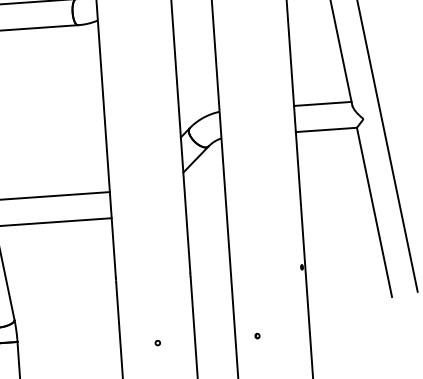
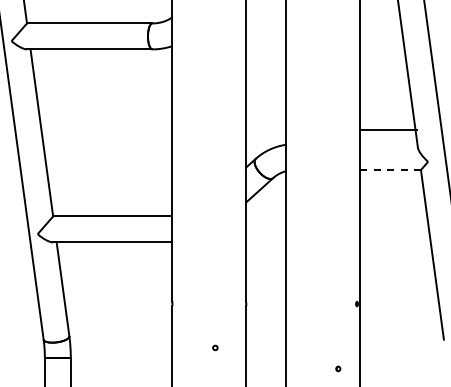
line: (322, 104) -> (388, 130), moved
line: (327, 130) -> (391, 170), solid -> dashed
part: (257, 335) -> (338, 368), moved
part: (157, 342) -> (215, 347), moved

